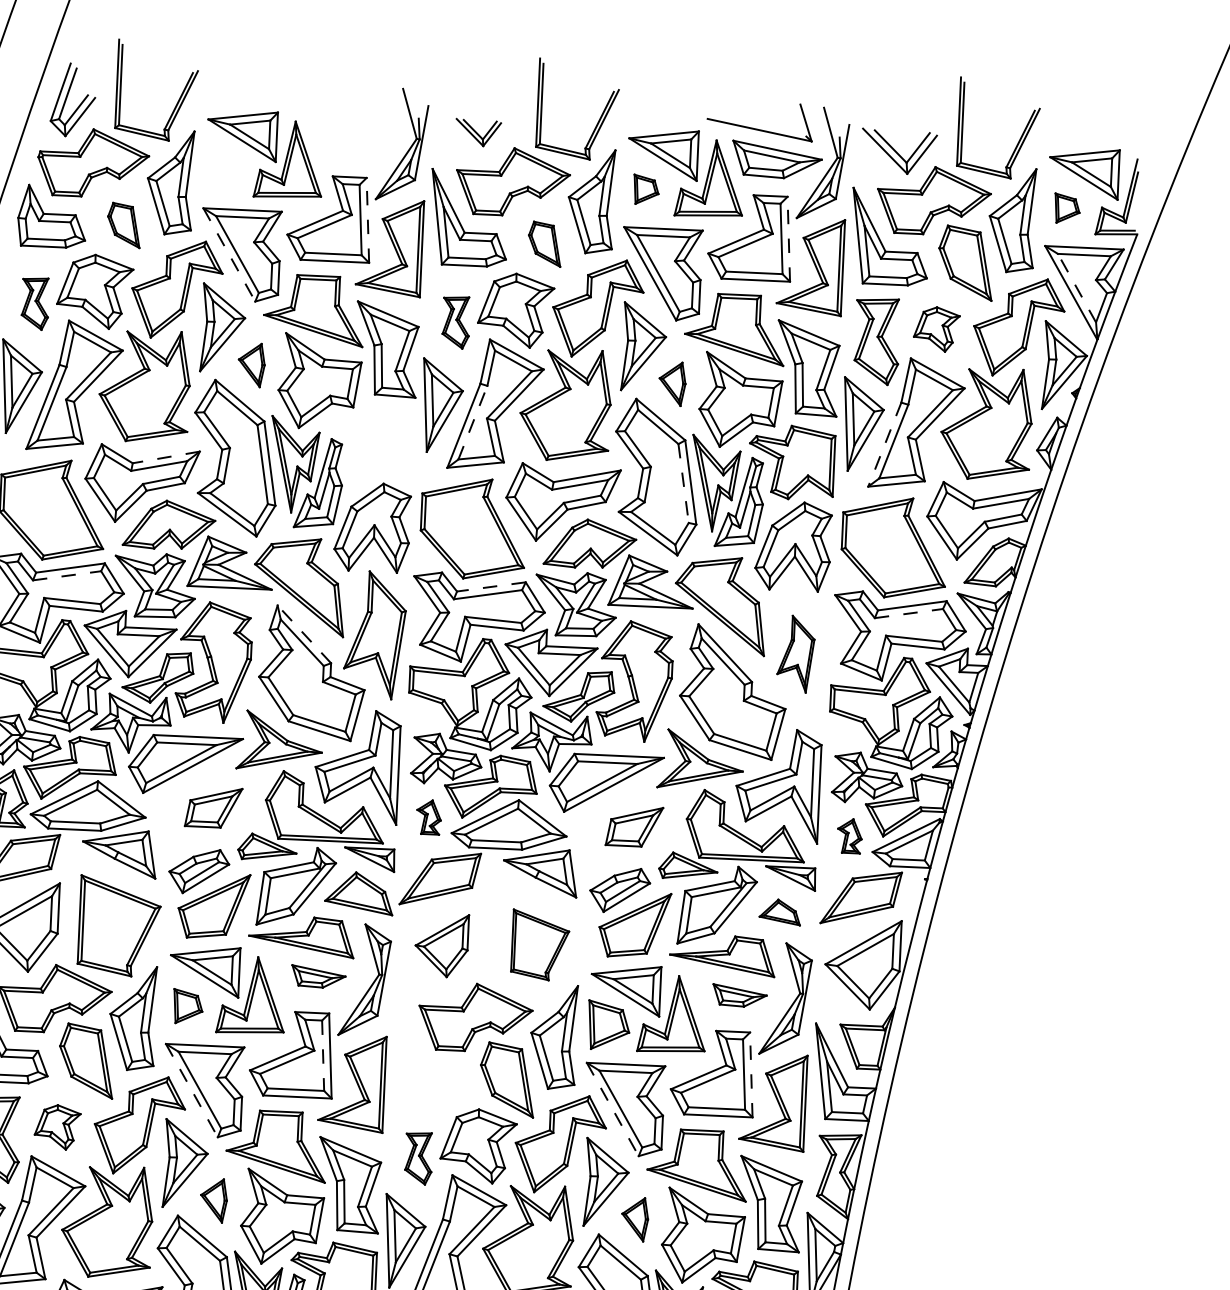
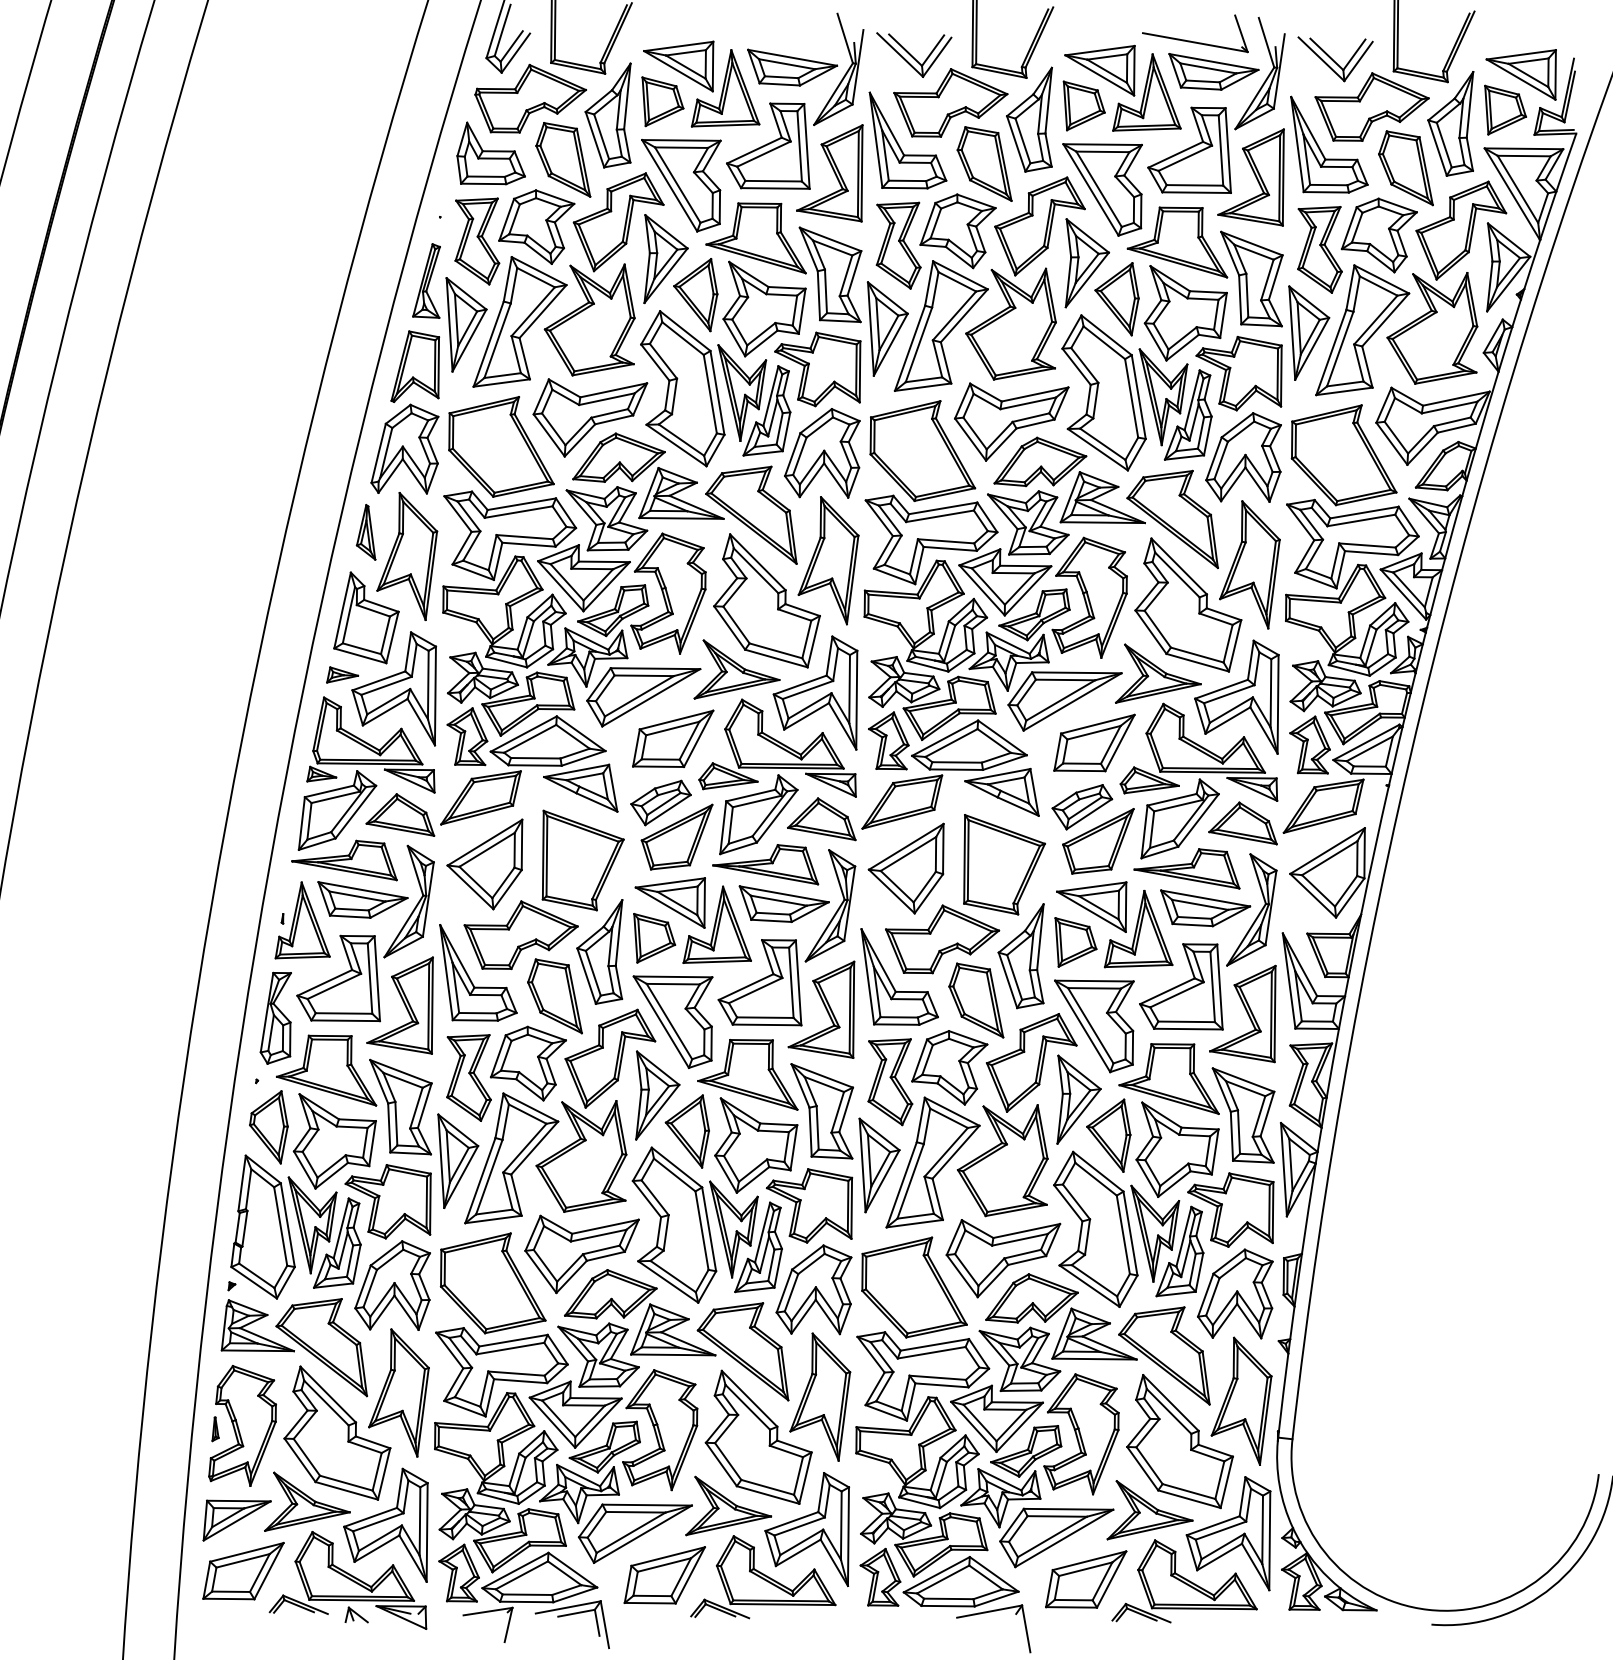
part: (478, 132) -> (914, 54), size x1.67
part: (356, 141) -> (792, 67), added
part: (225, 170) -> (662, 101), added
part: (645, 189) -> (1083, 105), size x1.67
part: (1067, 207) -> (1505, 109), size x1.67
line: (367, 219) -> (806, 145), dashed -> solid
part: (124, 224) -> (563, 159), size x1.67
line: (789, 239) -> (1228, 150), dashed -> solid
part: (544, 243) -> (984, 163), size x1.67
line: (229, 255) -> (669, 186), dashed -> solid
line: (1076, 287) -> (1517, 188), dashed -> solid
part: (35, 303) -> (477, 241), size x1.67
part: (455, 322) -> (898, 245), size x1.67
part: (936, 329) -> (1378, 235), size x1.67
part: (251, 365) -> (695, 295), size x1.67
part: (671, 384) -> (1116, 299), size x1.67
line: (472, 422) -> (918, 344), dashed -> solid
part: (370, 443) -> (817, 369), added
line: (884, 444) -> (1331, 352), dashed -> solid
line: (166, 457) -> (613, 390), dashed -> solid
line: (683, 483) -> (1131, 398), dashed -> solid
line: (67, 576) -> (519, 512), dashed -> solid
line: (491, 587) -> (943, 508), dashed -> solid
line: (909, 613) -> (1361, 520), dashed -> solid
line: (303, 634) -> (757, 562), dashed -> solid
part: (795, 653) -> (1249, 564), size x1.67
part: (213, 807) -> (673, 738), size x1.43
part: (428, 816) -> (888, 740), size x1.67
part: (634, 826) -> (1094, 742), size x1.43
part: (849, 835) -> (1309, 744), size x1.67
part: (779, 912) -> (1242, 823), size x1.67
part: (540, 944) -> (1004, 864), size x1.43
part: (441, 945) -> (905, 868), size x1.43
part: (318, 976) -> (783, 903), size x1.67
part: (739, 995) -> (1205, 908), size x1.67
part: (187, 1006) -> (654, 938), size x1.43
line: (323, 1056) -> (791, 983), dashed -> solid
part: (423, 1057) -> (891, 981), added
line: (750, 1074) -> (1219, 986), dashed -> solid
line: (191, 1090) -> (661, 1022), dashed -> solid
line: (612, 1109) -> (1082, 1026), dashed -> solid
part: (57, 1127) -> (528, 1063), size x1.67
part: (418, 1158) -> (890, 1082), size x1.67
part: (213, 1200) -> (686, 1131), size x1.67
part: (634, 1219) -> (1108, 1135), size x1.67

